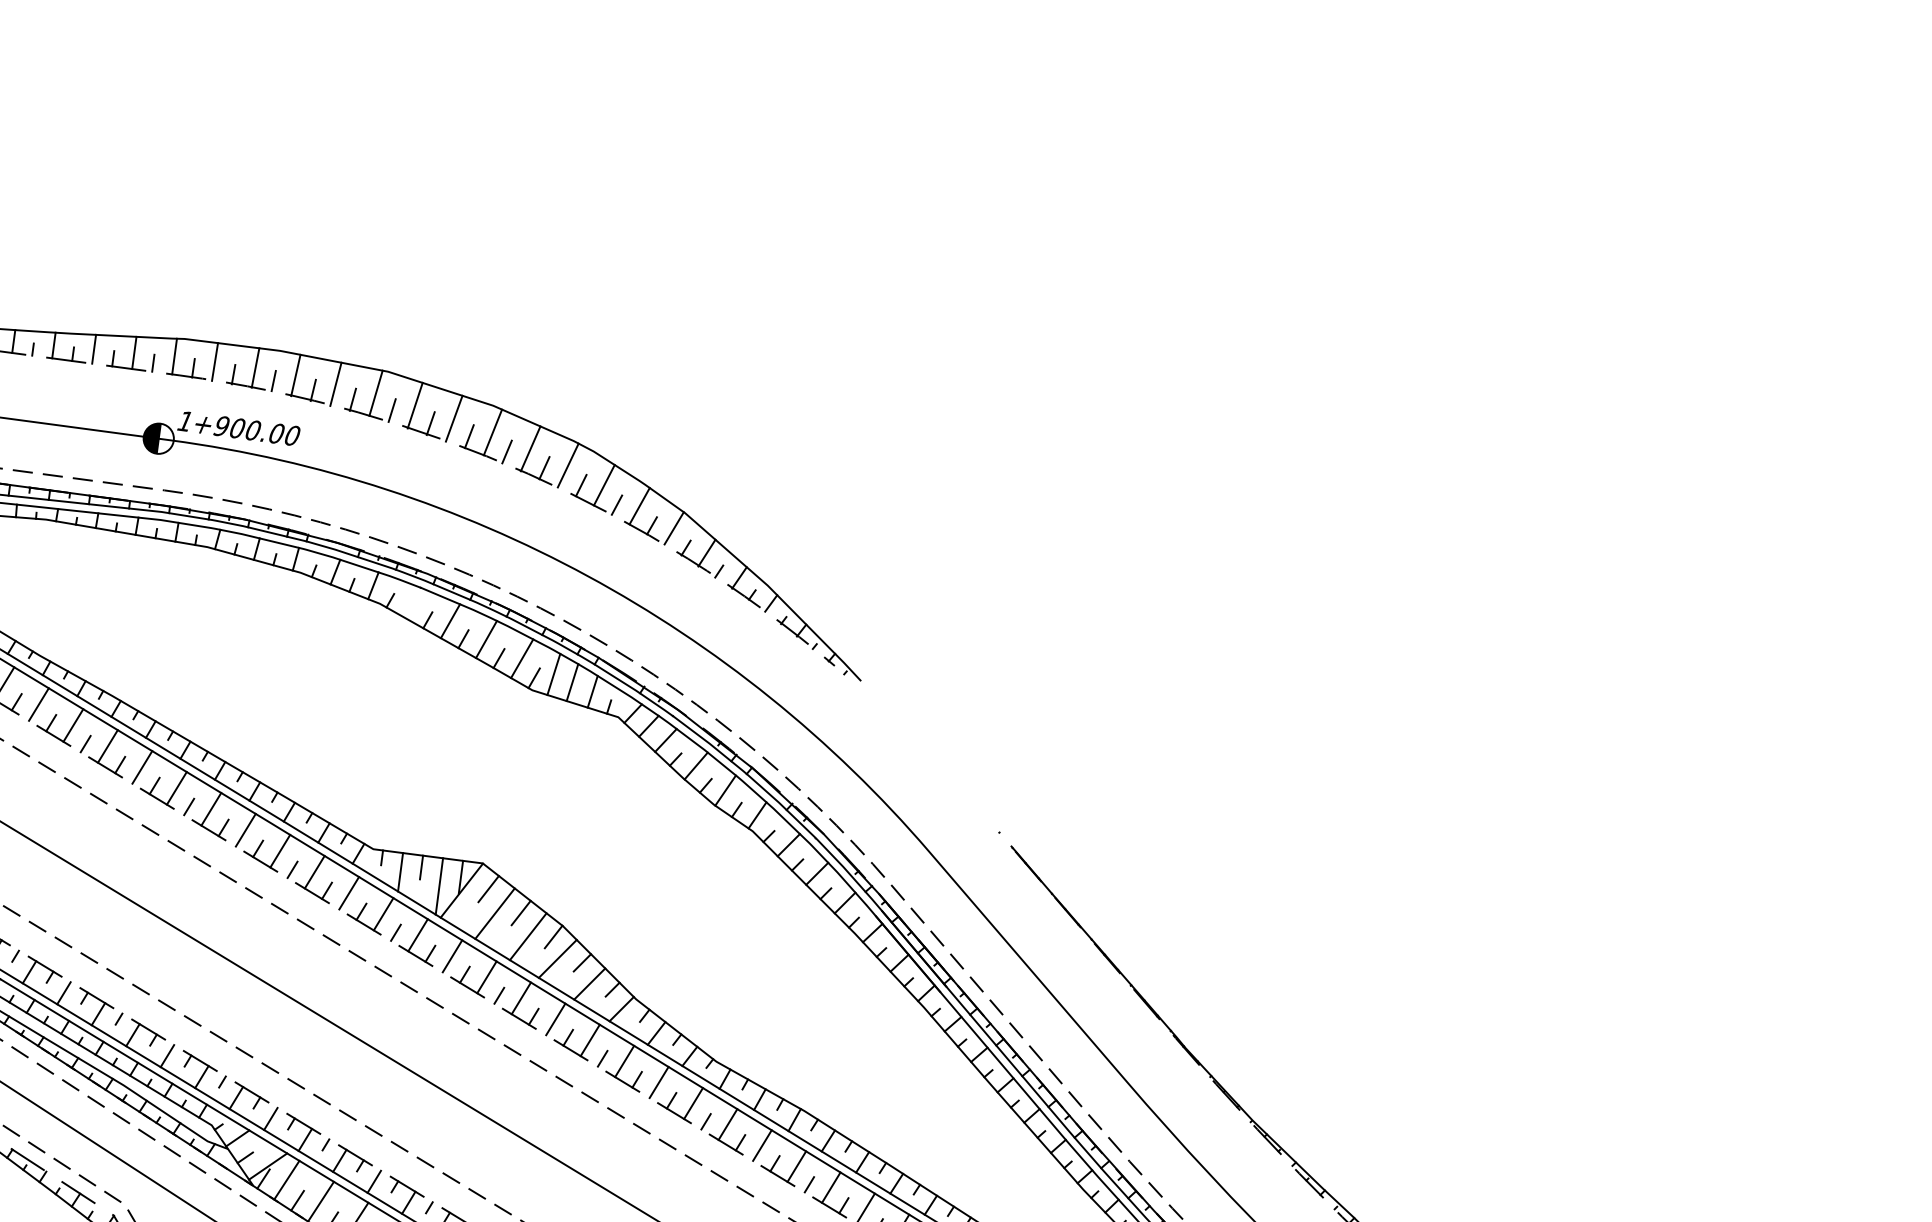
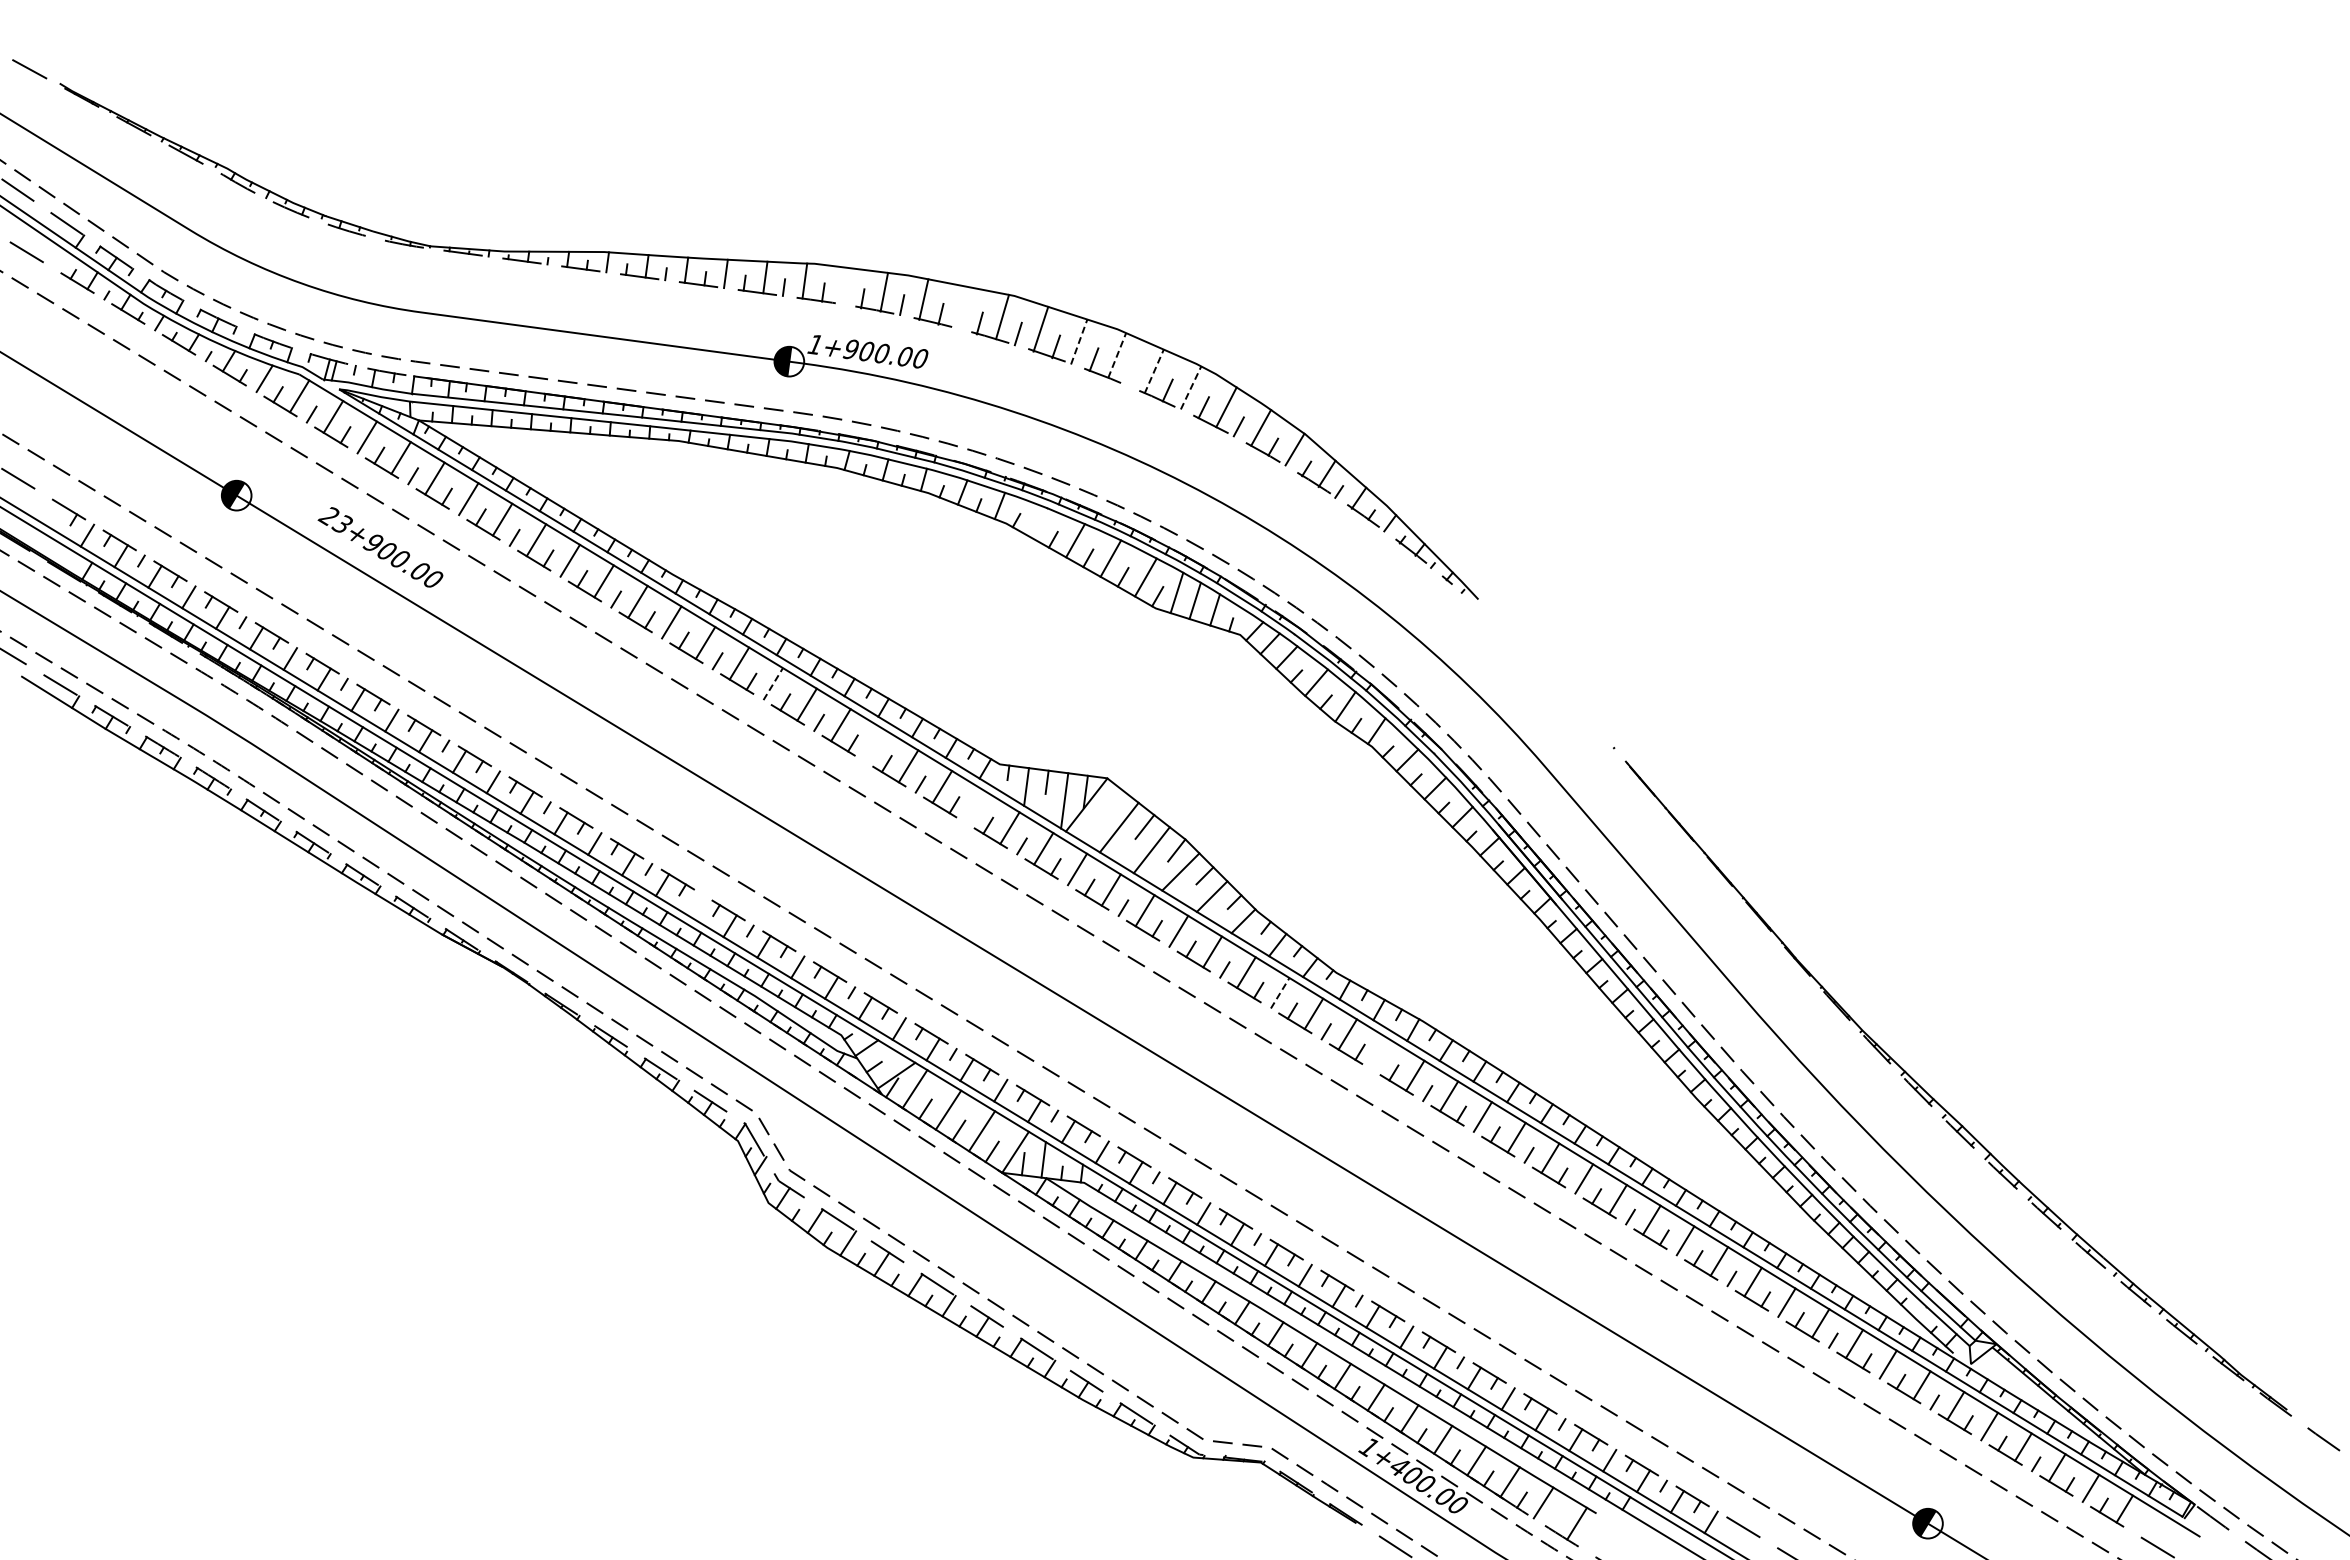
line: (214, 361) -> (844, 285), removed
line: (335, 384) -> (962, 308), removed
line: (454, 419) -> (1079, 342), solid -> dashed
line: (493, 432) -> (1117, 355), solid -> dashed
line: (530, 448) -> (1154, 371), solid -> dashed
line: (506, 451) -> (1130, 374), removed
line: (568, 465) -> (1191, 387), solid -> dashed
line: (142, 767) -> (773, 684), solid -> dashed
line: (245, 829) -> (874, 745), removed
line: (489, 889) -> (1113, 803), removed
line: (348, 893) -> (975, 807), removed
line: (63, 993) -> (695, 905), removed
line: (659, 1082) -> (1280, 993), solid -> dashed
line: (762, 1145) -> (1381, 1055), removed

